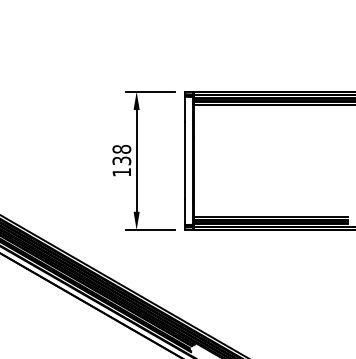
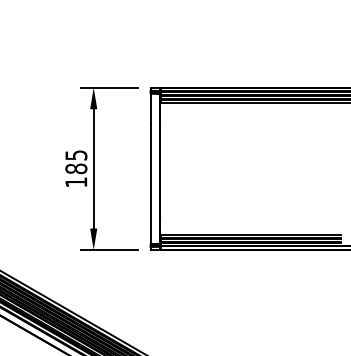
text: (121, 155) -> (75, 162), 138 -> 185

